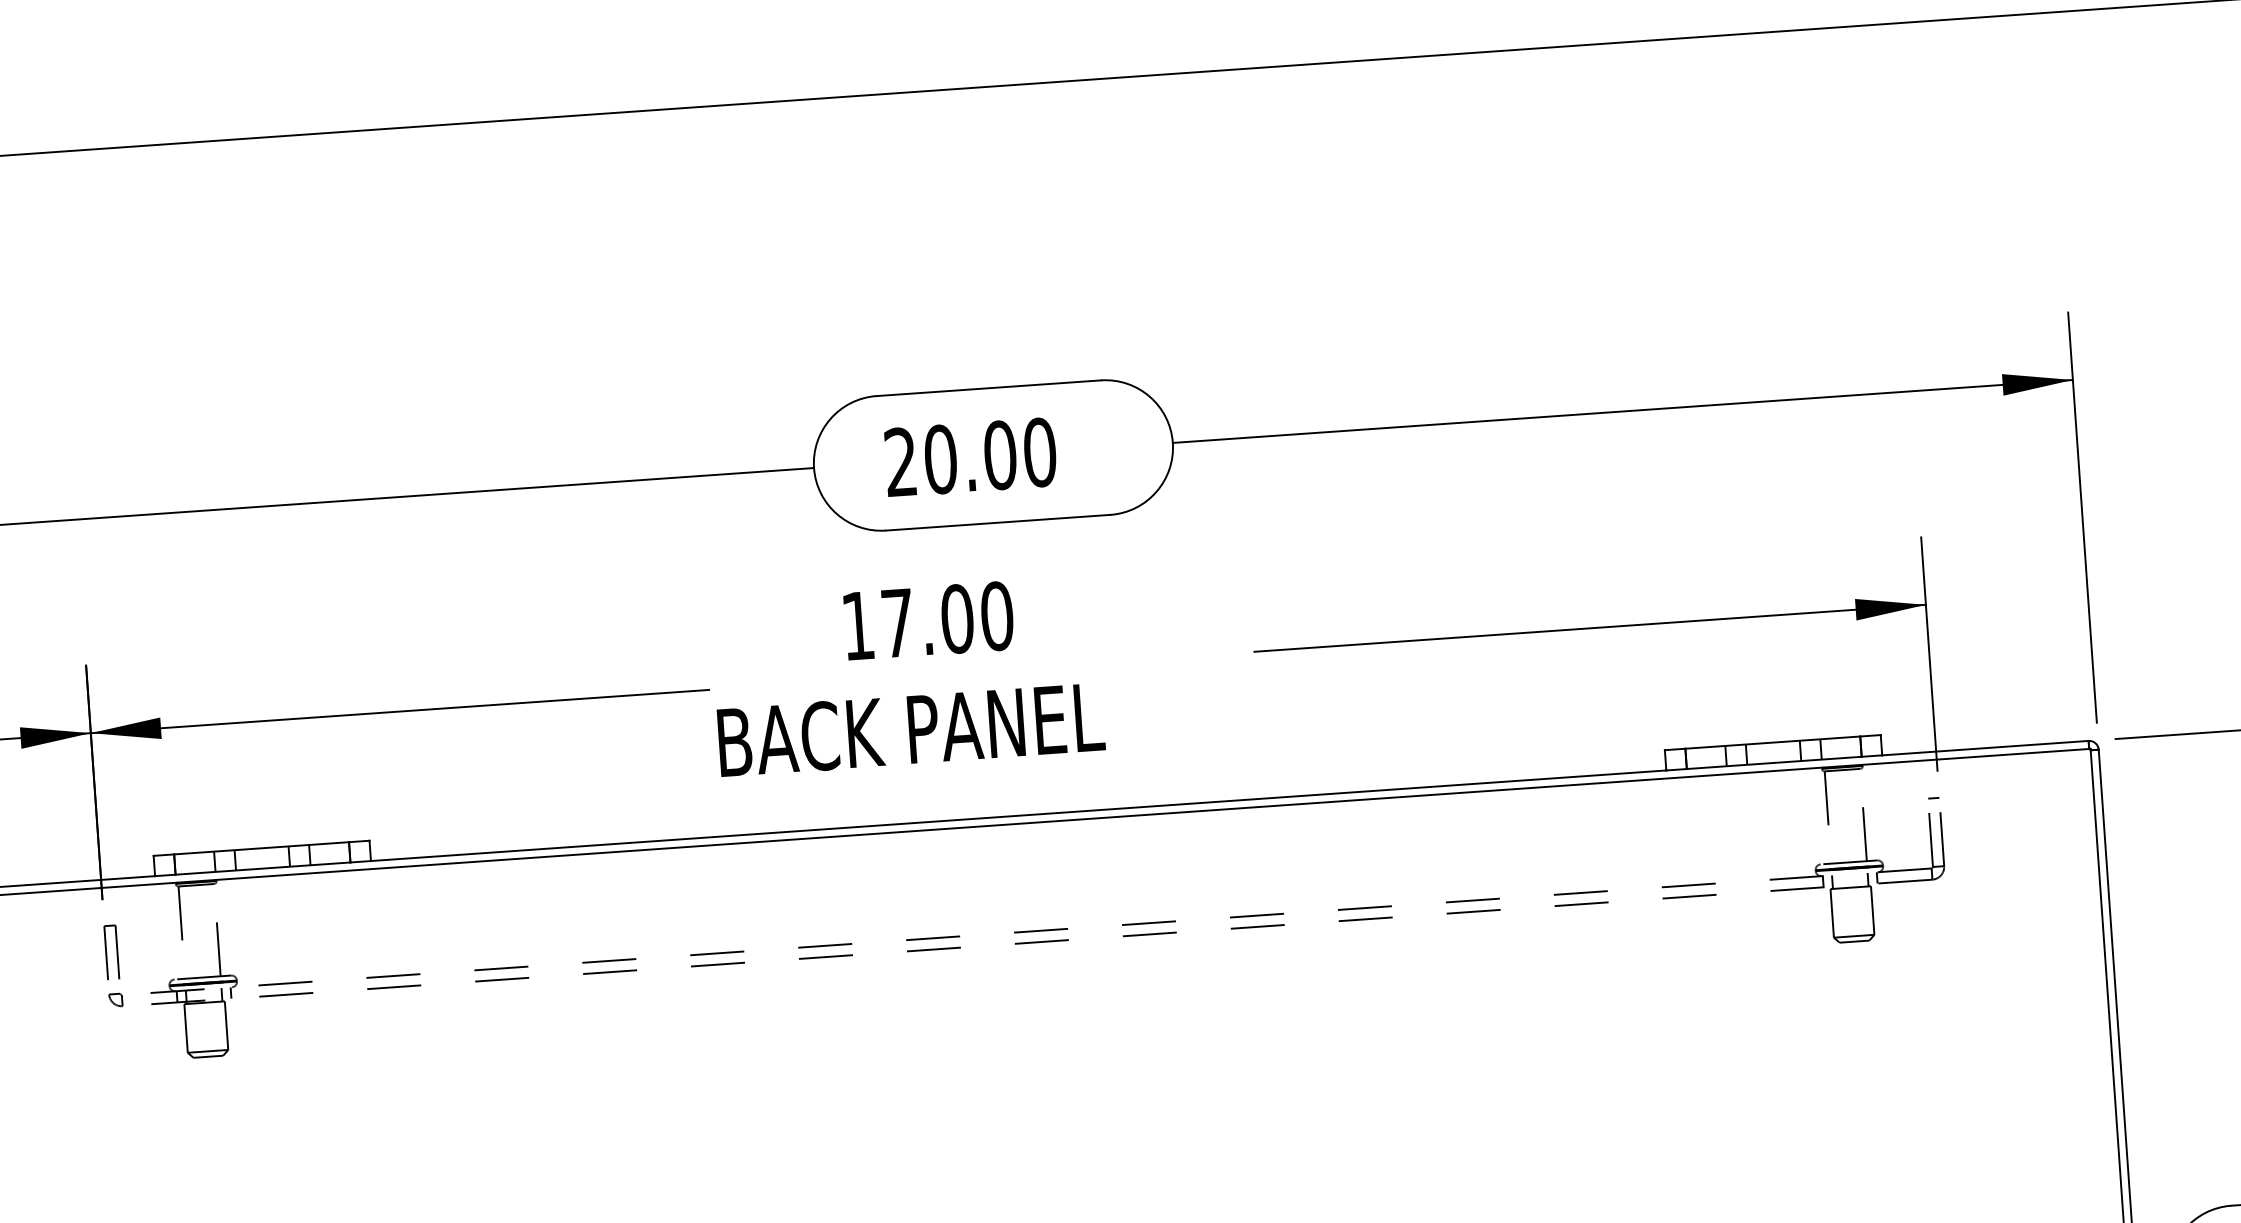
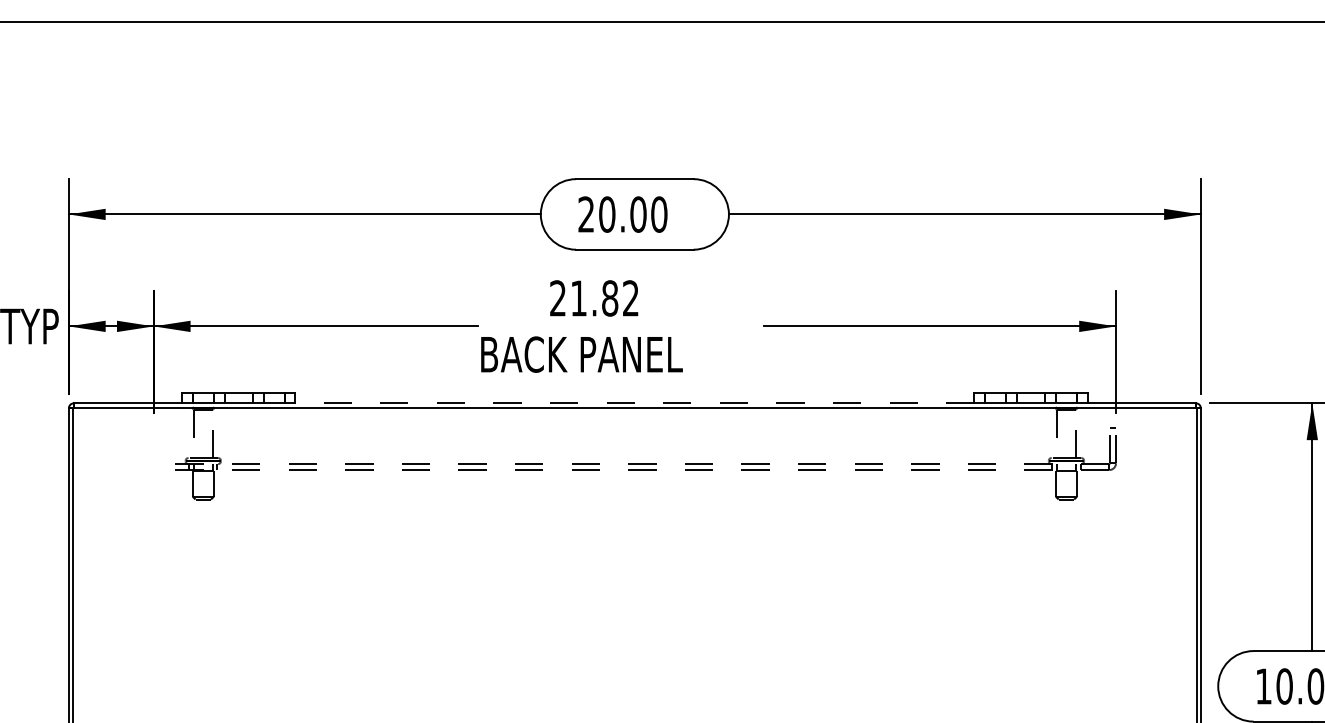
text: (927, 621) -> (594, 298), 17.00 -> 21.82
line: (1017, 816) -> (634, 403), solid -> dashed
part: (112, 965) -> (156, 448), removed

